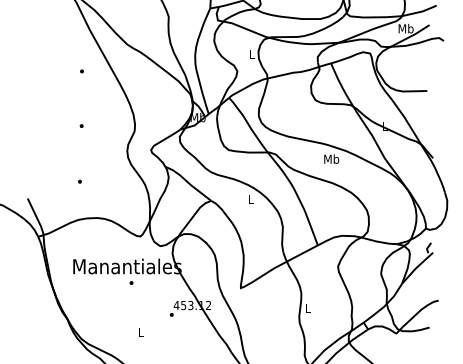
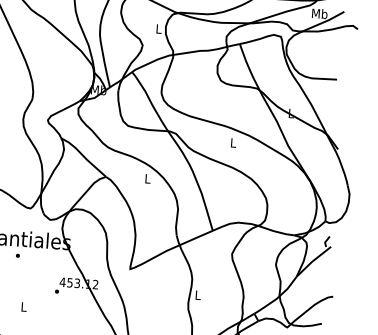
text: (331, 158) -> (233, 142), Mb -> L

